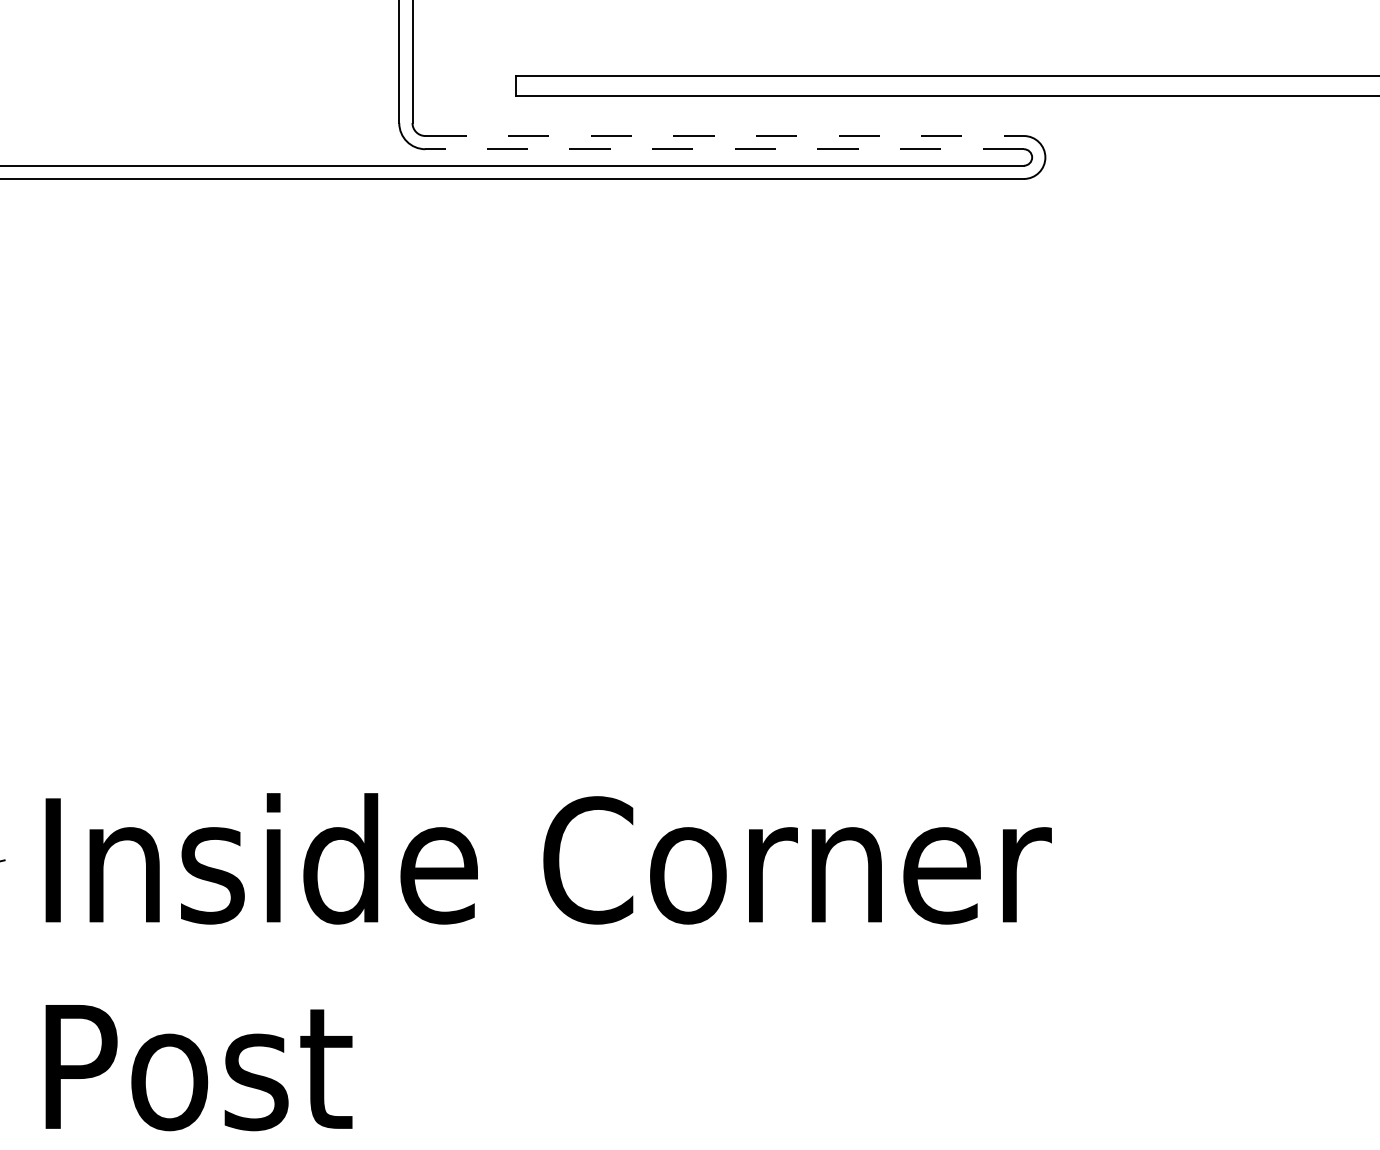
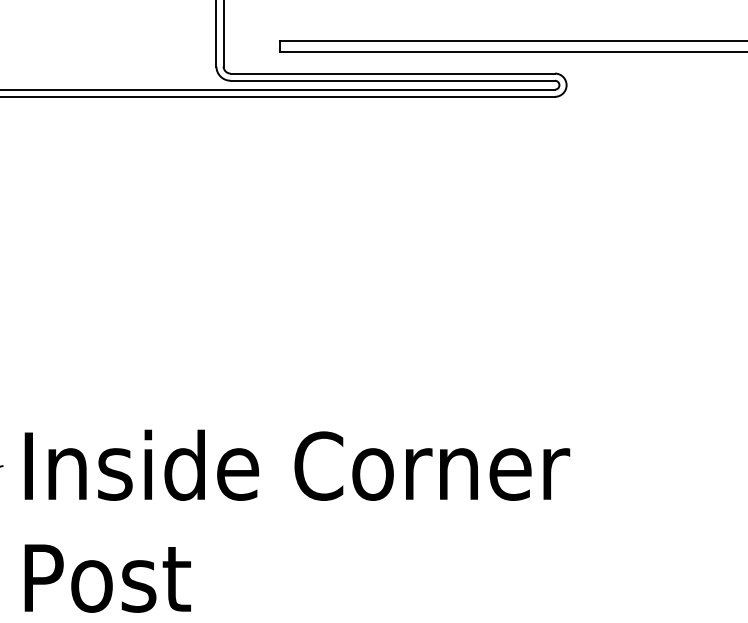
line: (725, 135) -> (393, 73), dashed -> solid
line: (724, 148) -> (392, 80), dashed -> solid

